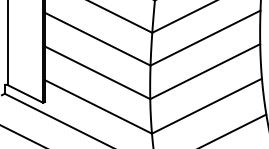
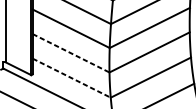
line: (97, 72) -> (70, 53), solid -> dashed
line: (98, 106) -> (71, 77), solid -> dashed

